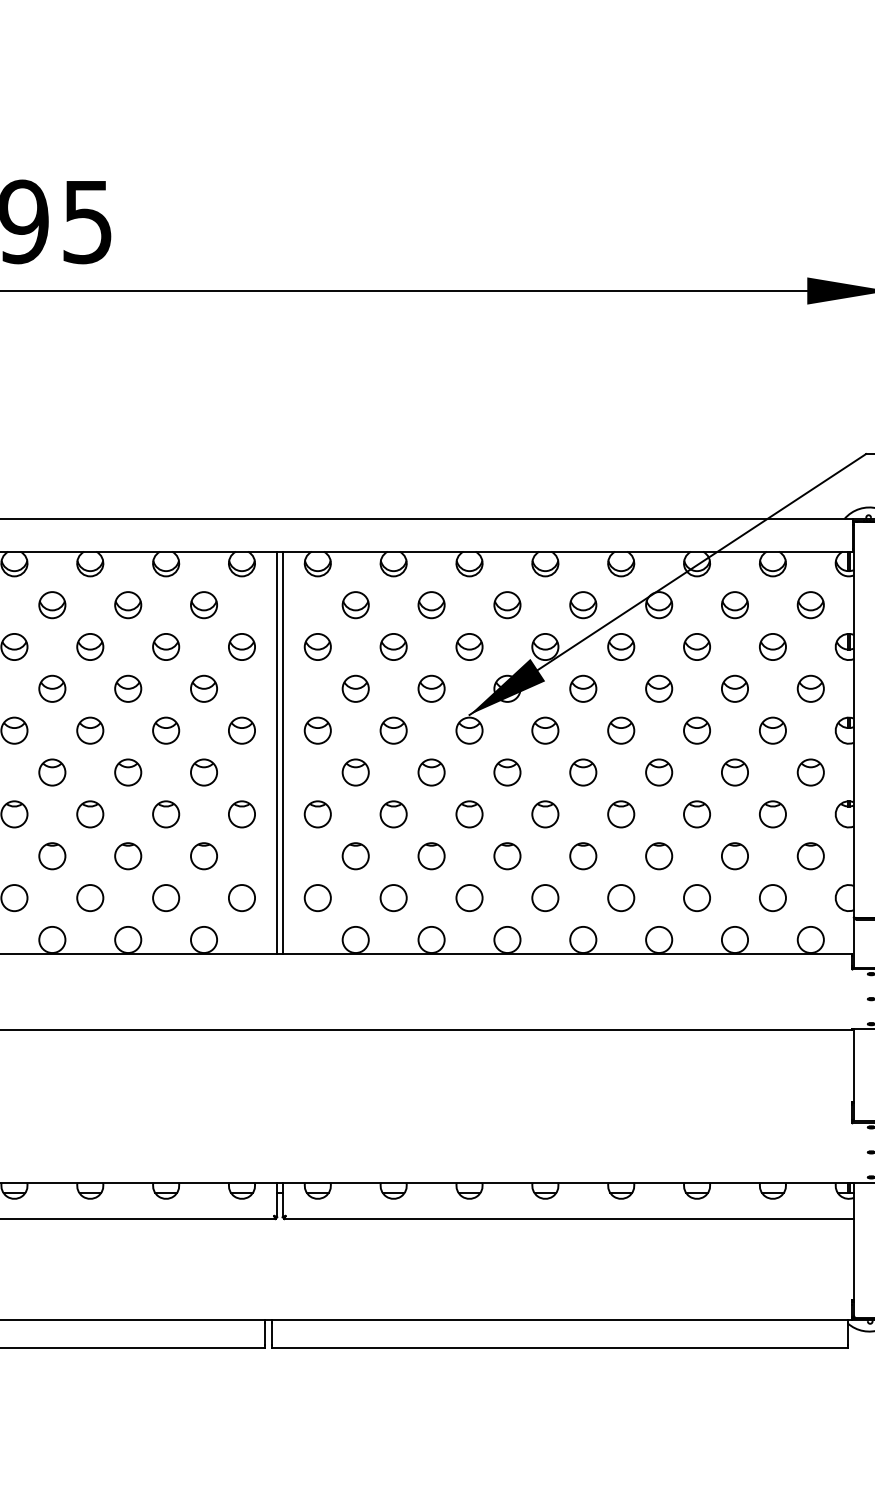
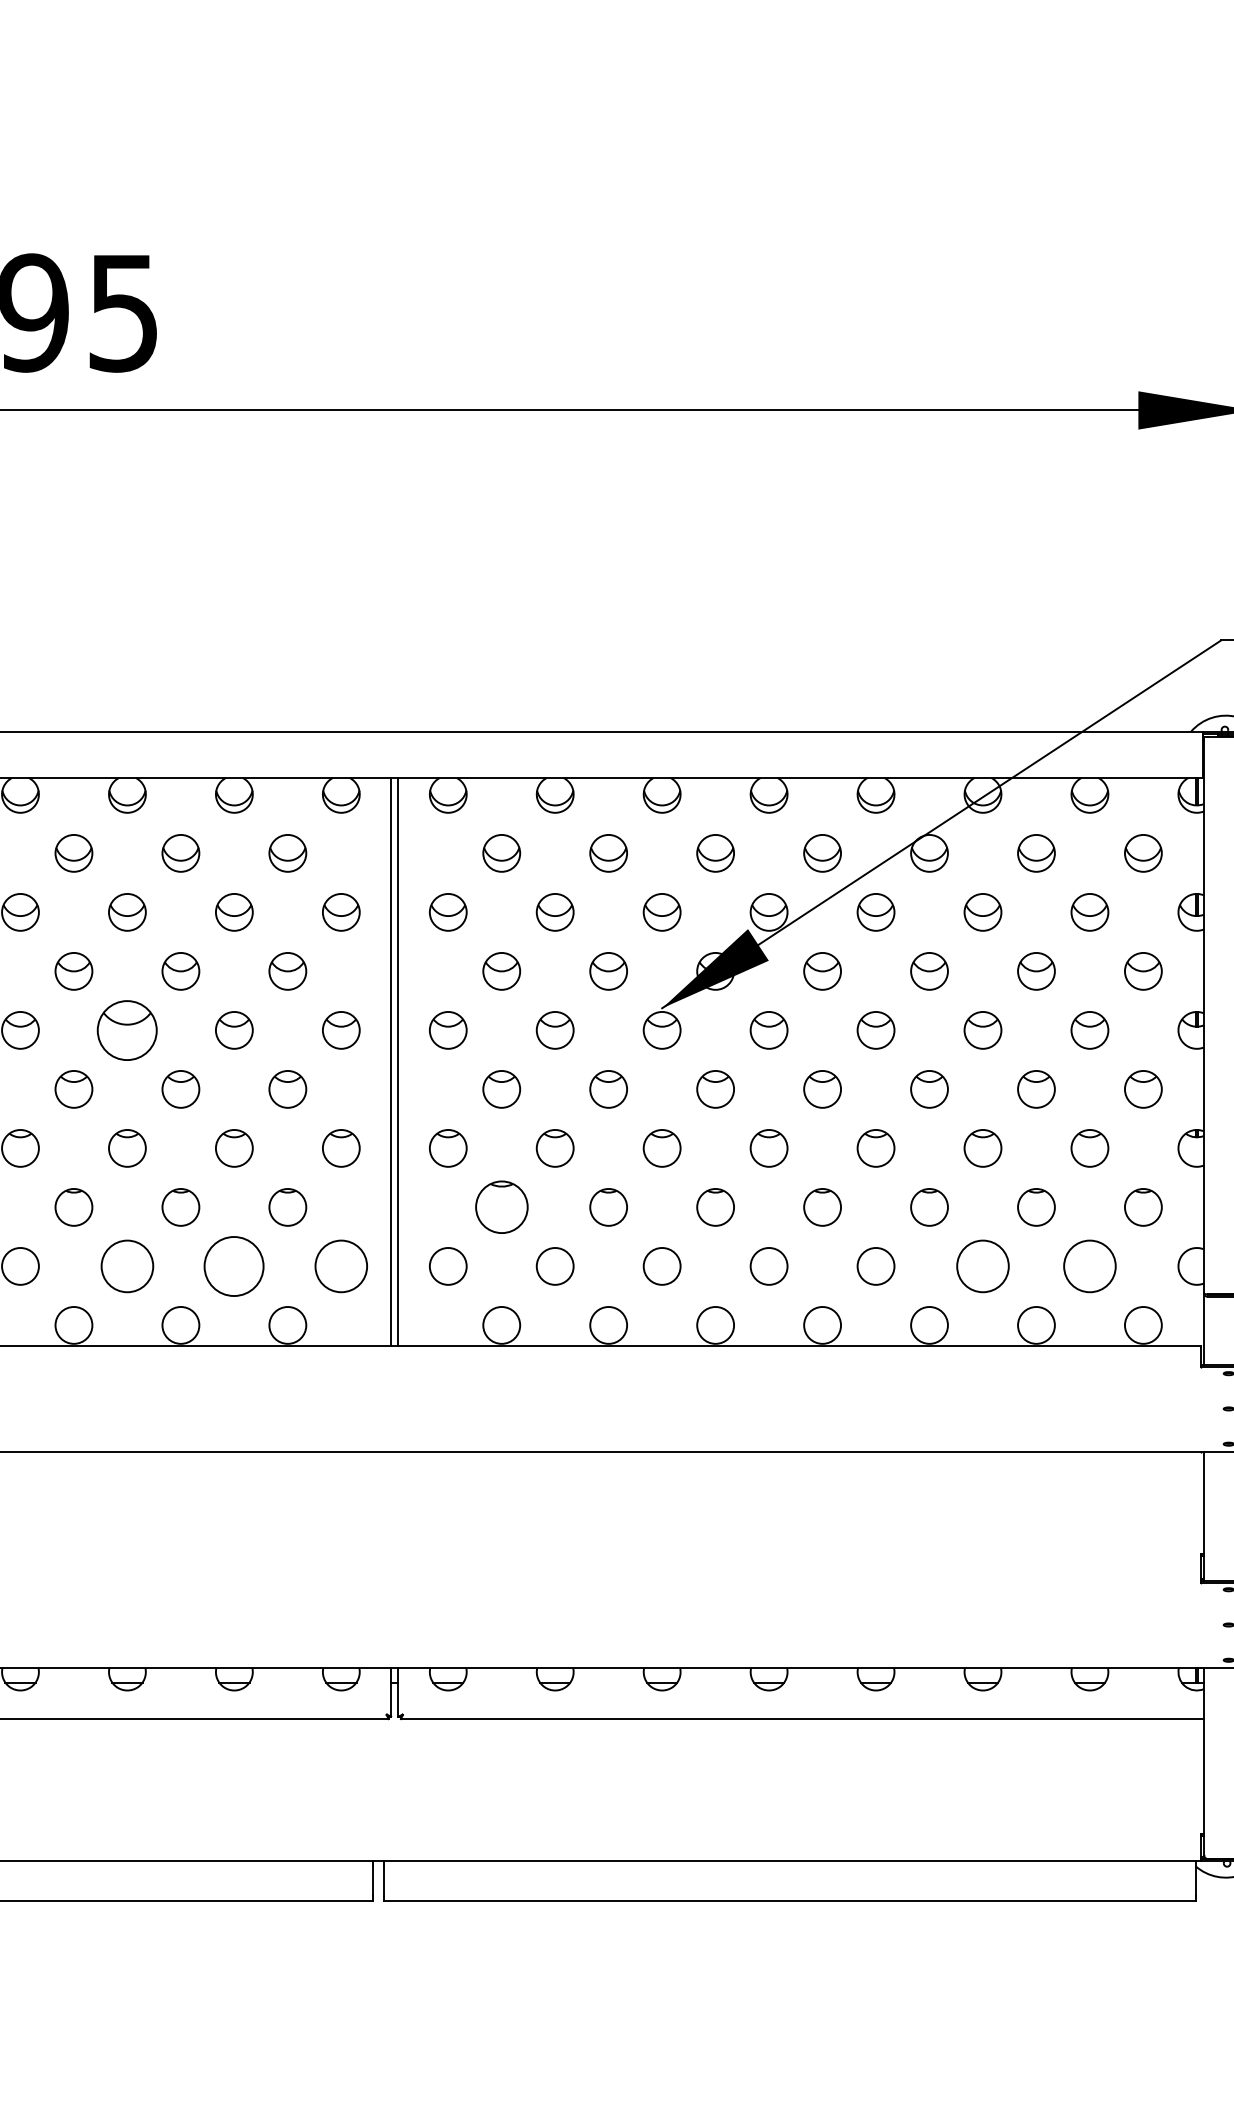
part: (90, 730) -> (127, 1030), size x1.6
part: (355, 856) -> (501, 1207), size x1.4
circle: (166, 897) -> (234, 1265), size x1.6
circle: (90, 898) -> (127, 1267), size x1.4
circle: (241, 898) -> (340, 1267), size x1.4
circle: (697, 898) -> (983, 1267), size x1.4
circle: (772, 898) -> (1089, 1267), size x1.4

